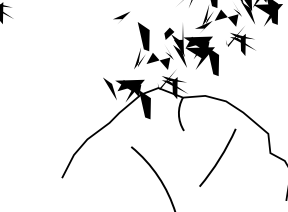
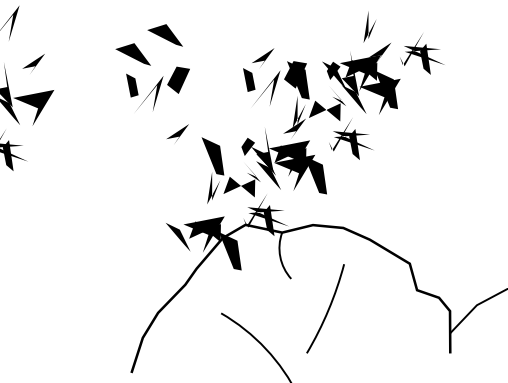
arc: (219, 158) -> (327, 309), moved

